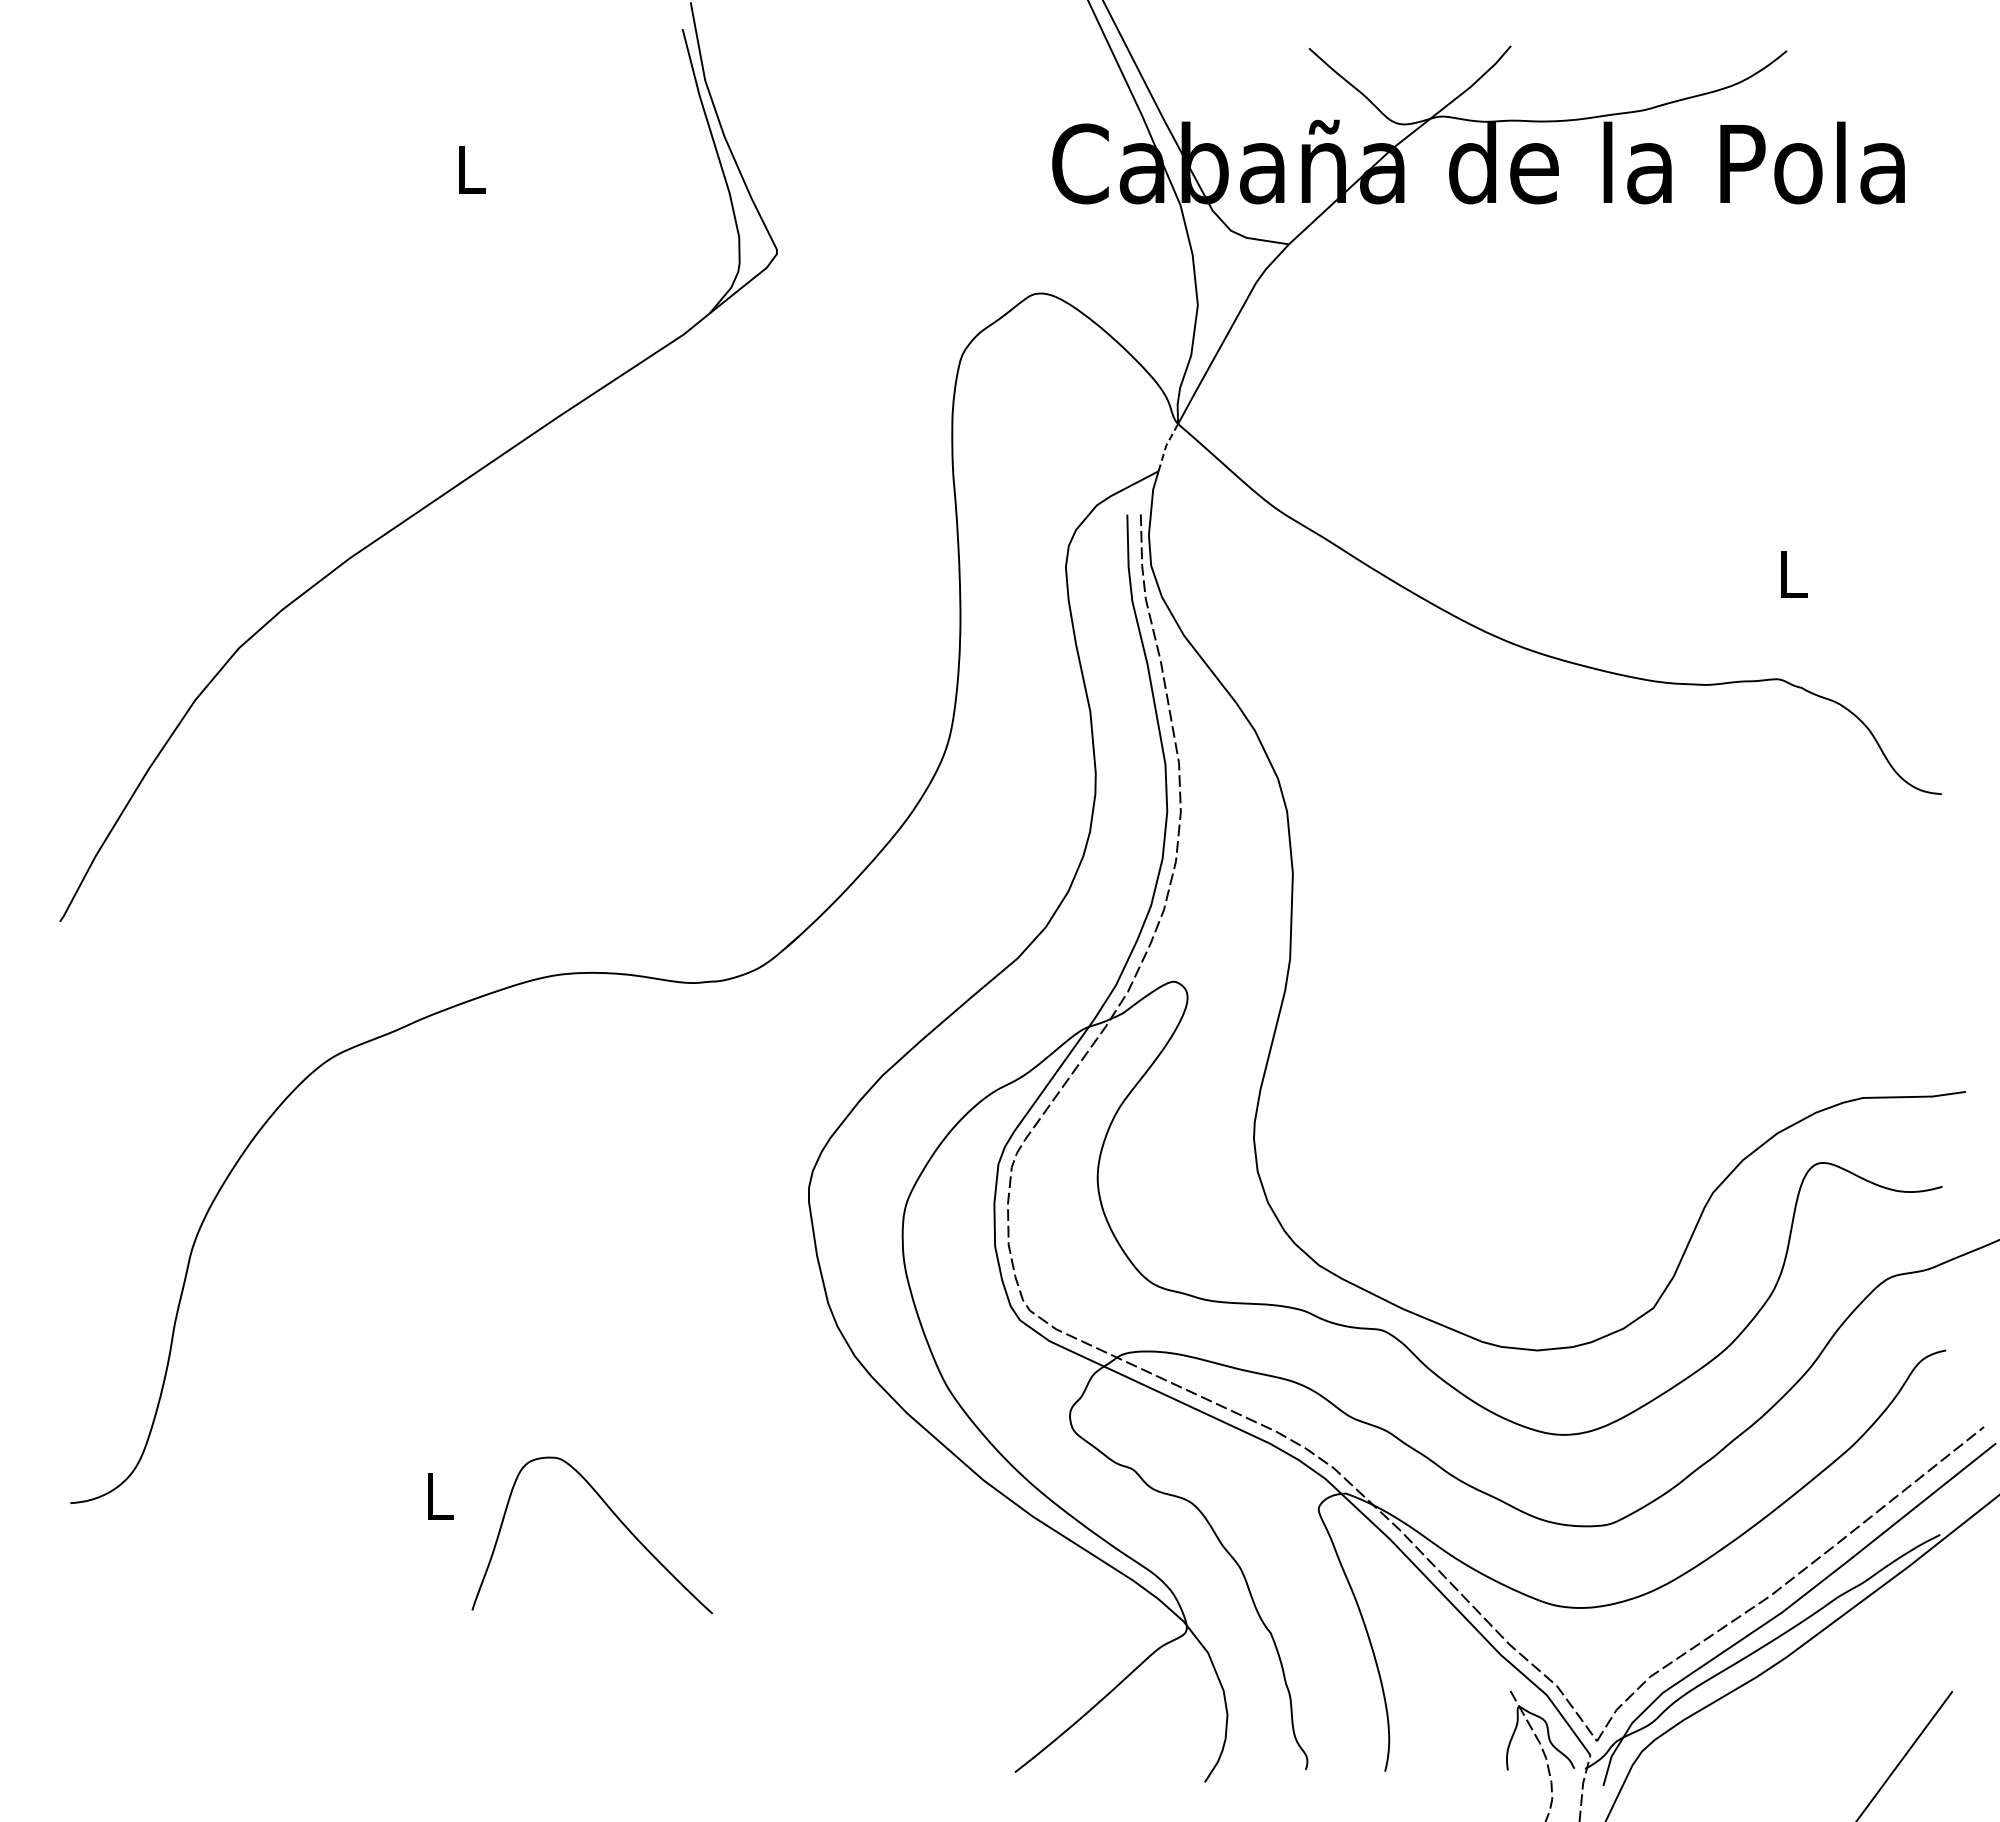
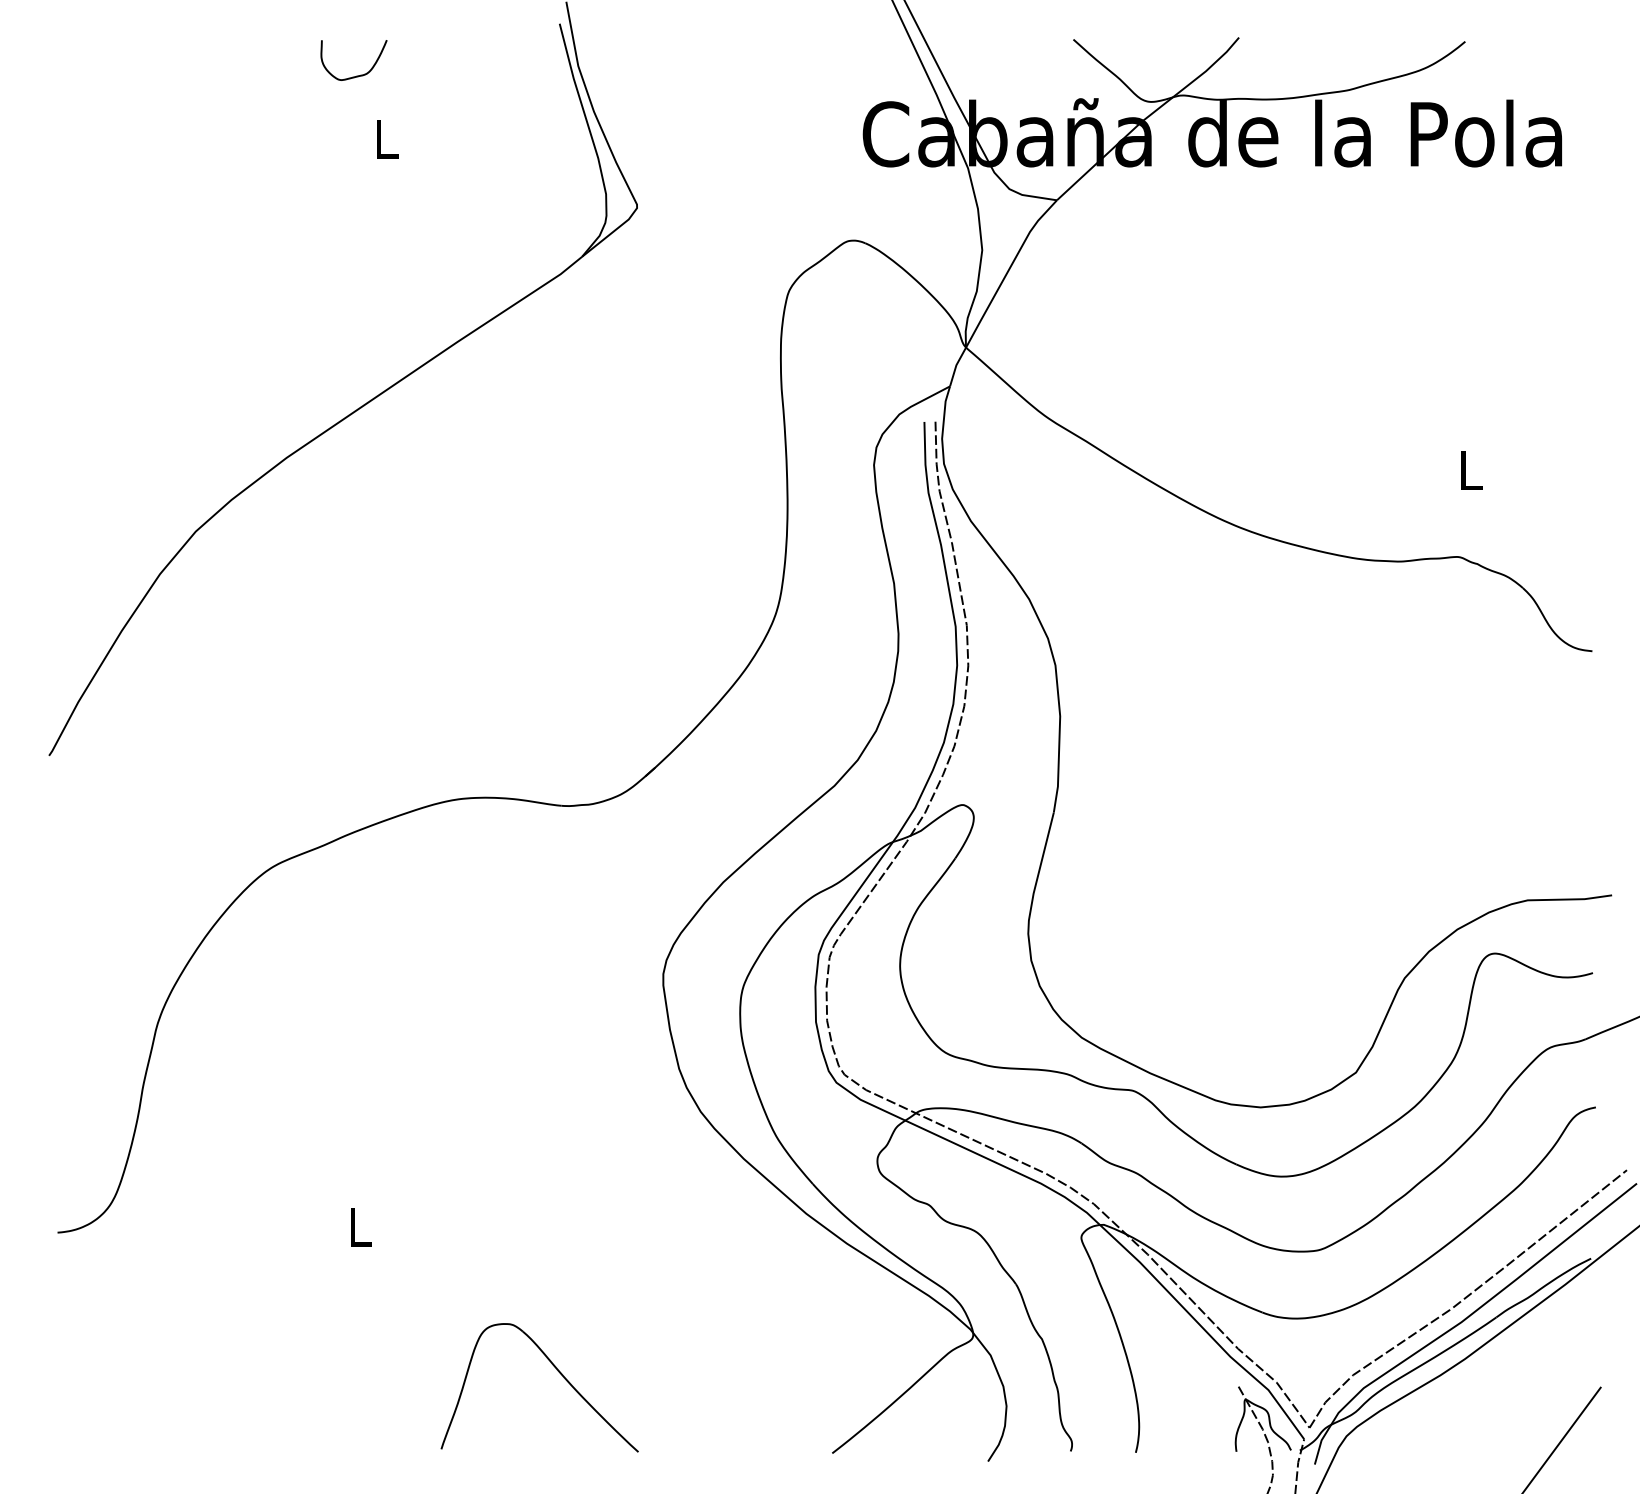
curve: (434, 92) -> (356, 75), added
line: (1166, 445) -> (956, 365), dashed -> solid
part: (613, 1514) -> (557, 1370), moved

